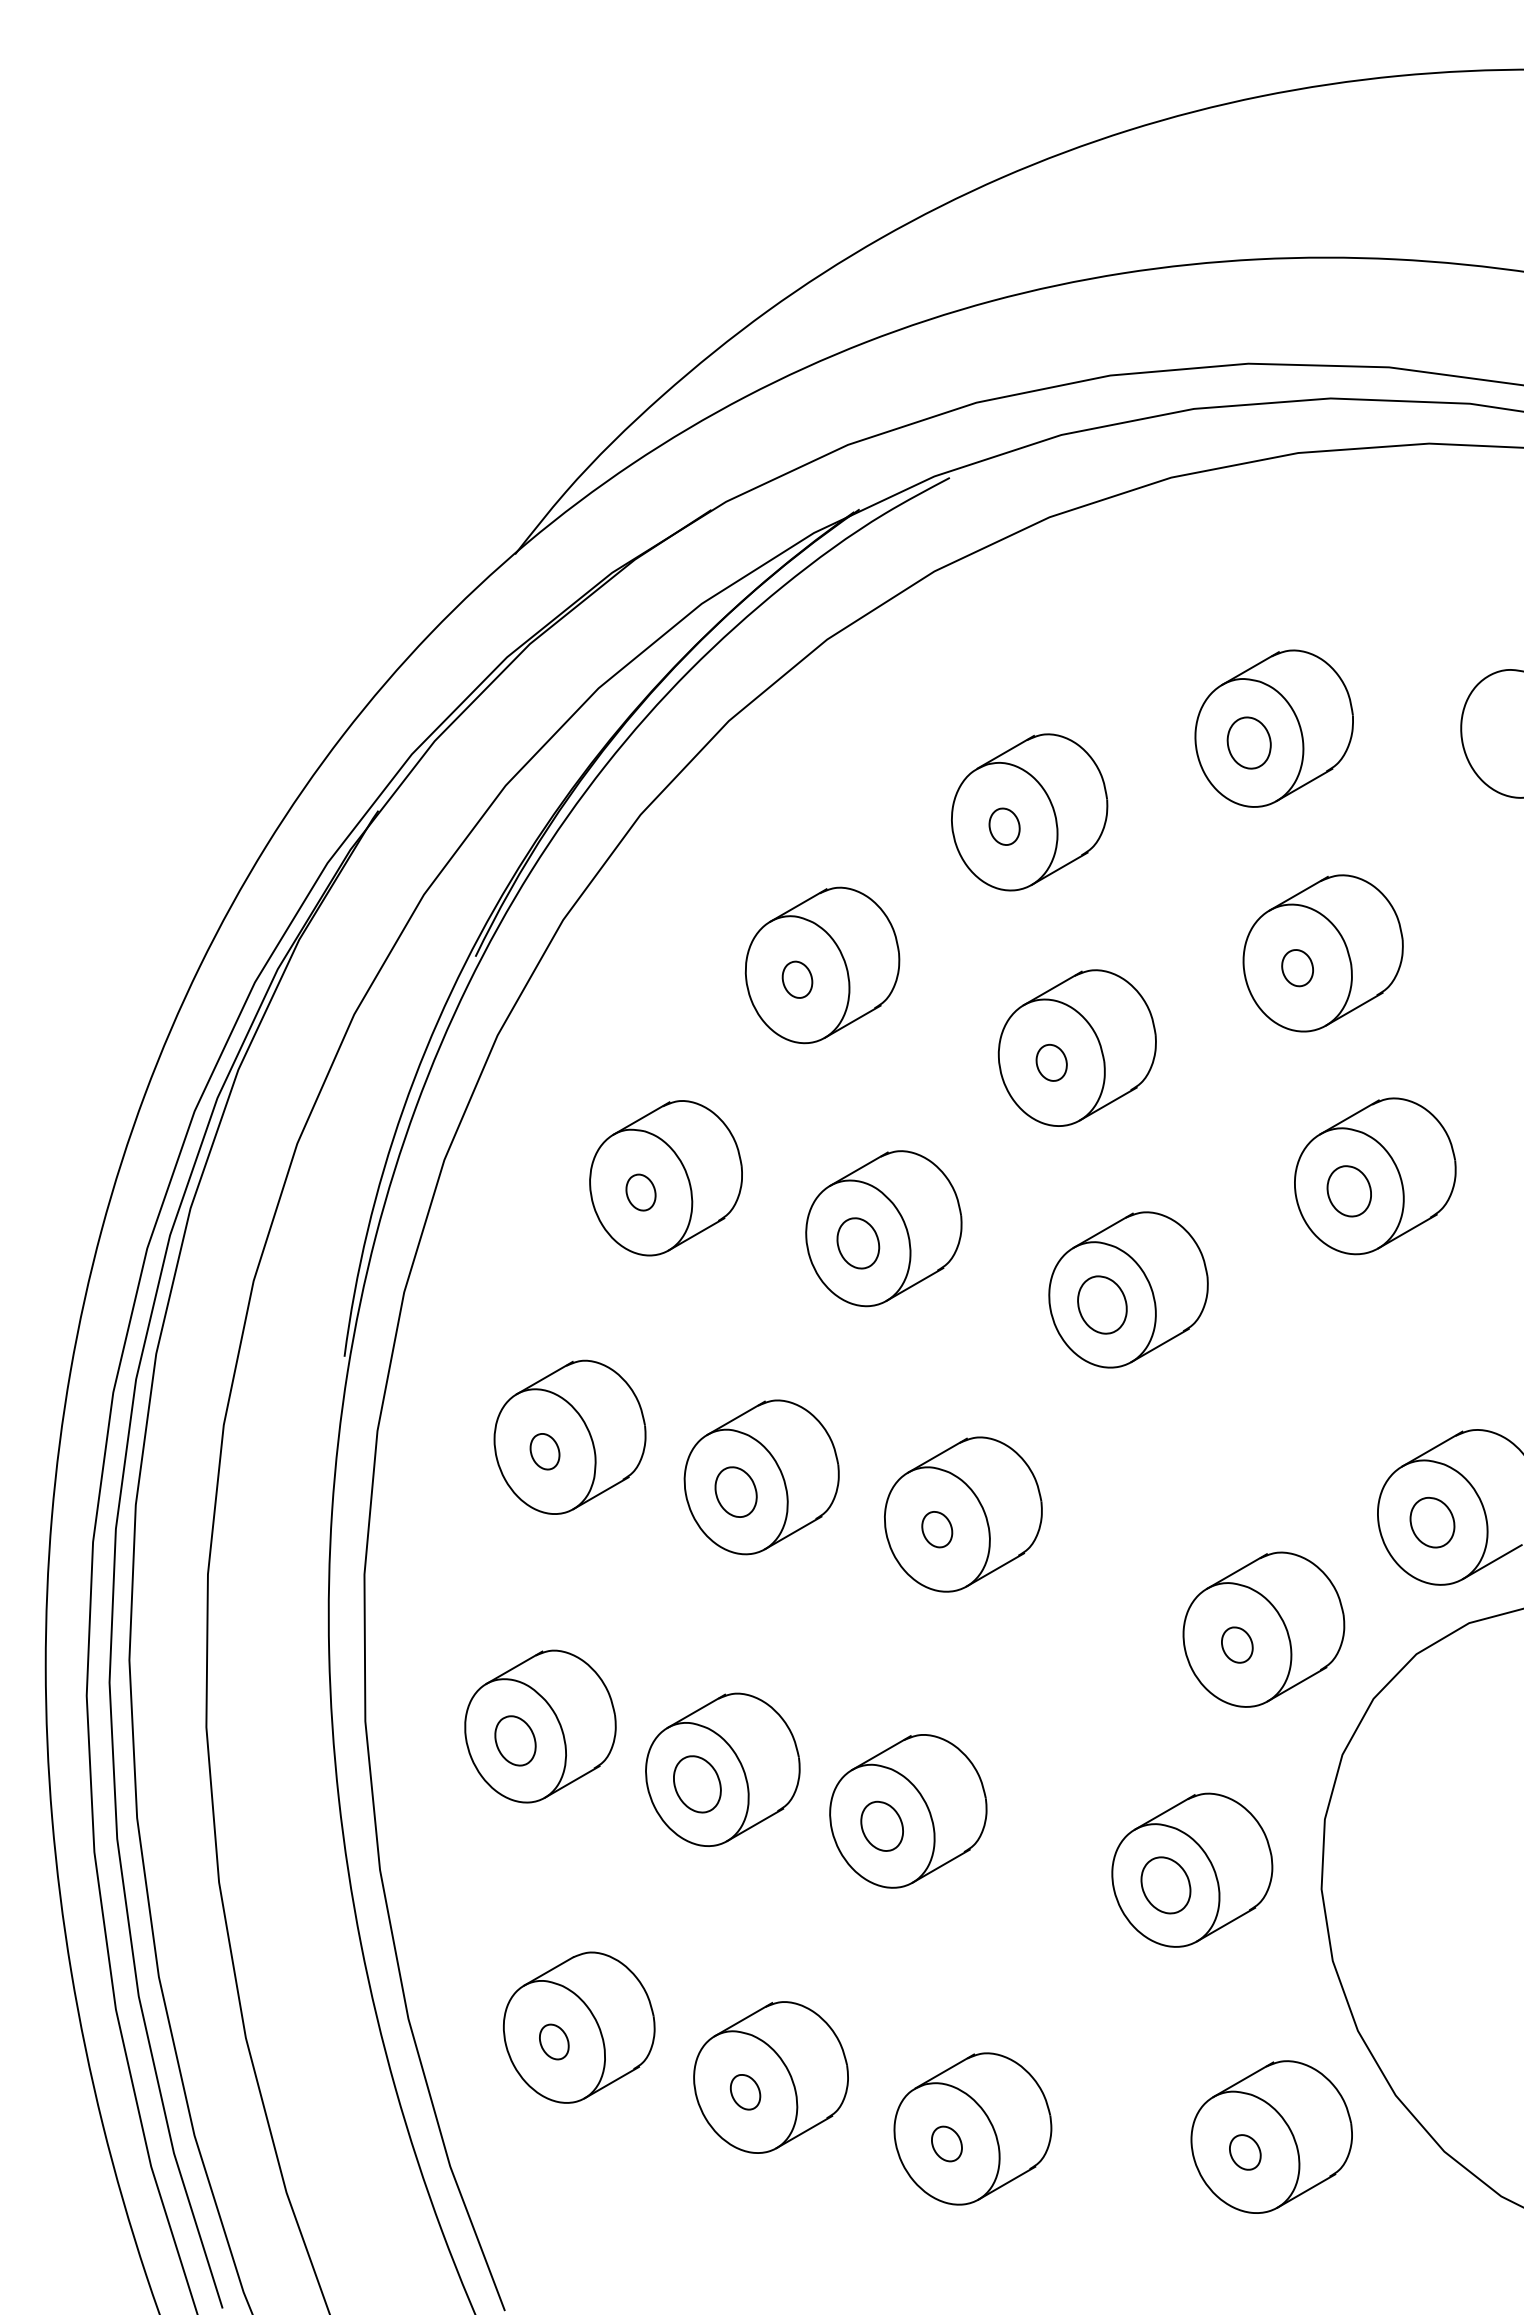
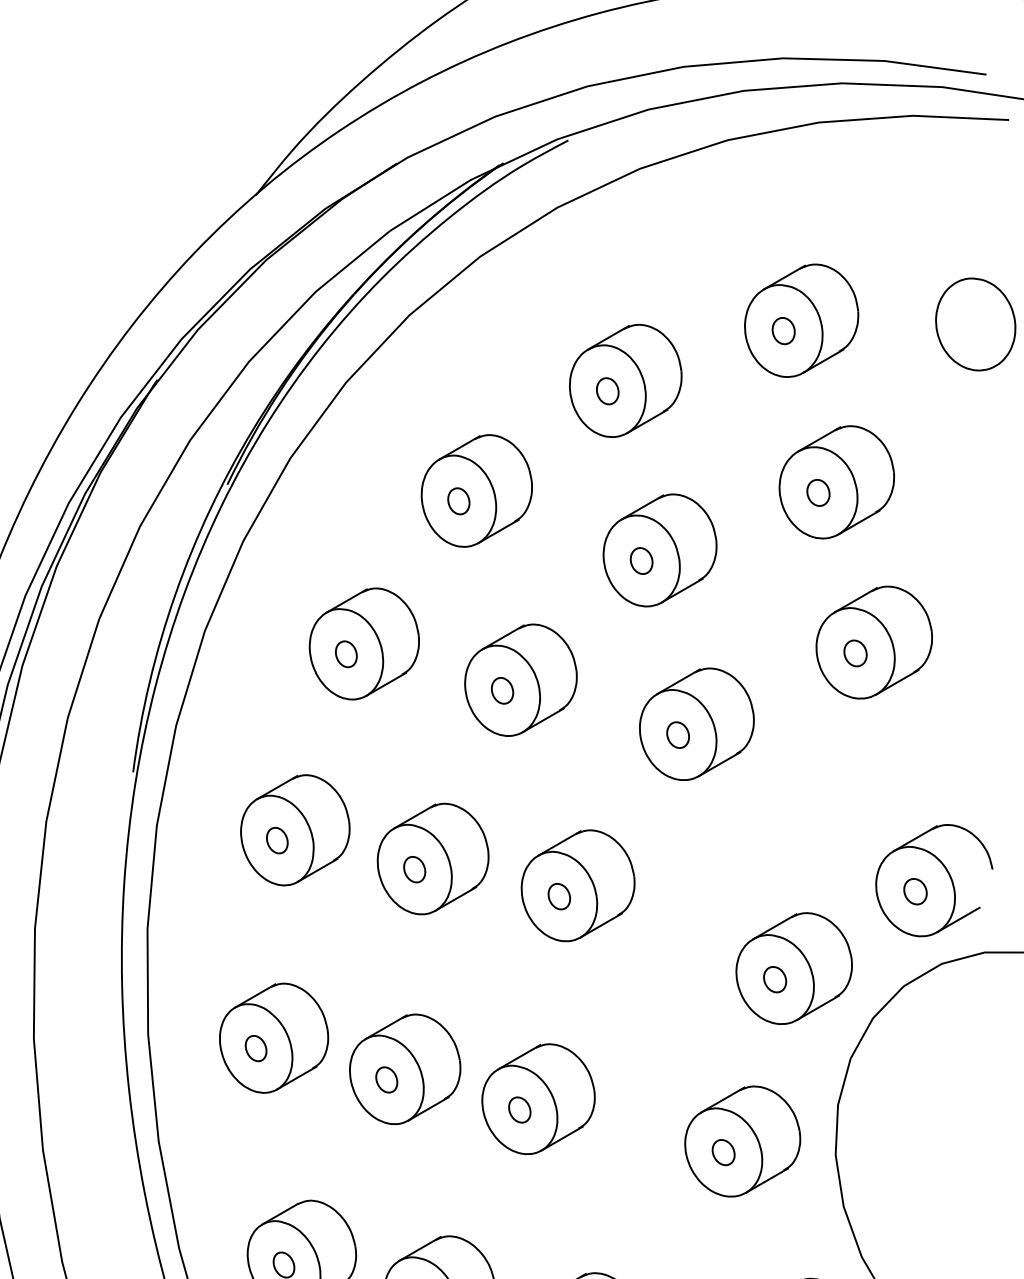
part: (1249, 742) -> (783, 330), size x0.71
part: (1348, 1191) -> (855, 653), size x0.71
part: (857, 1243) -> (502, 690), size x0.71
part: (1102, 1304) -> (678, 734), size x0.62
part: (735, 1491) -> (414, 869), size x0.71
part: (1432, 1522) -> (915, 891), size x0.71
part: (515, 1740) -> (256, 1048), size x0.71
part: (696, 1784) -> (386, 1079), size x0.62
part: (882, 1826) -> (519, 1110), size x0.71
part: (1165, 1885) -> (723, 1152), size x0.62

